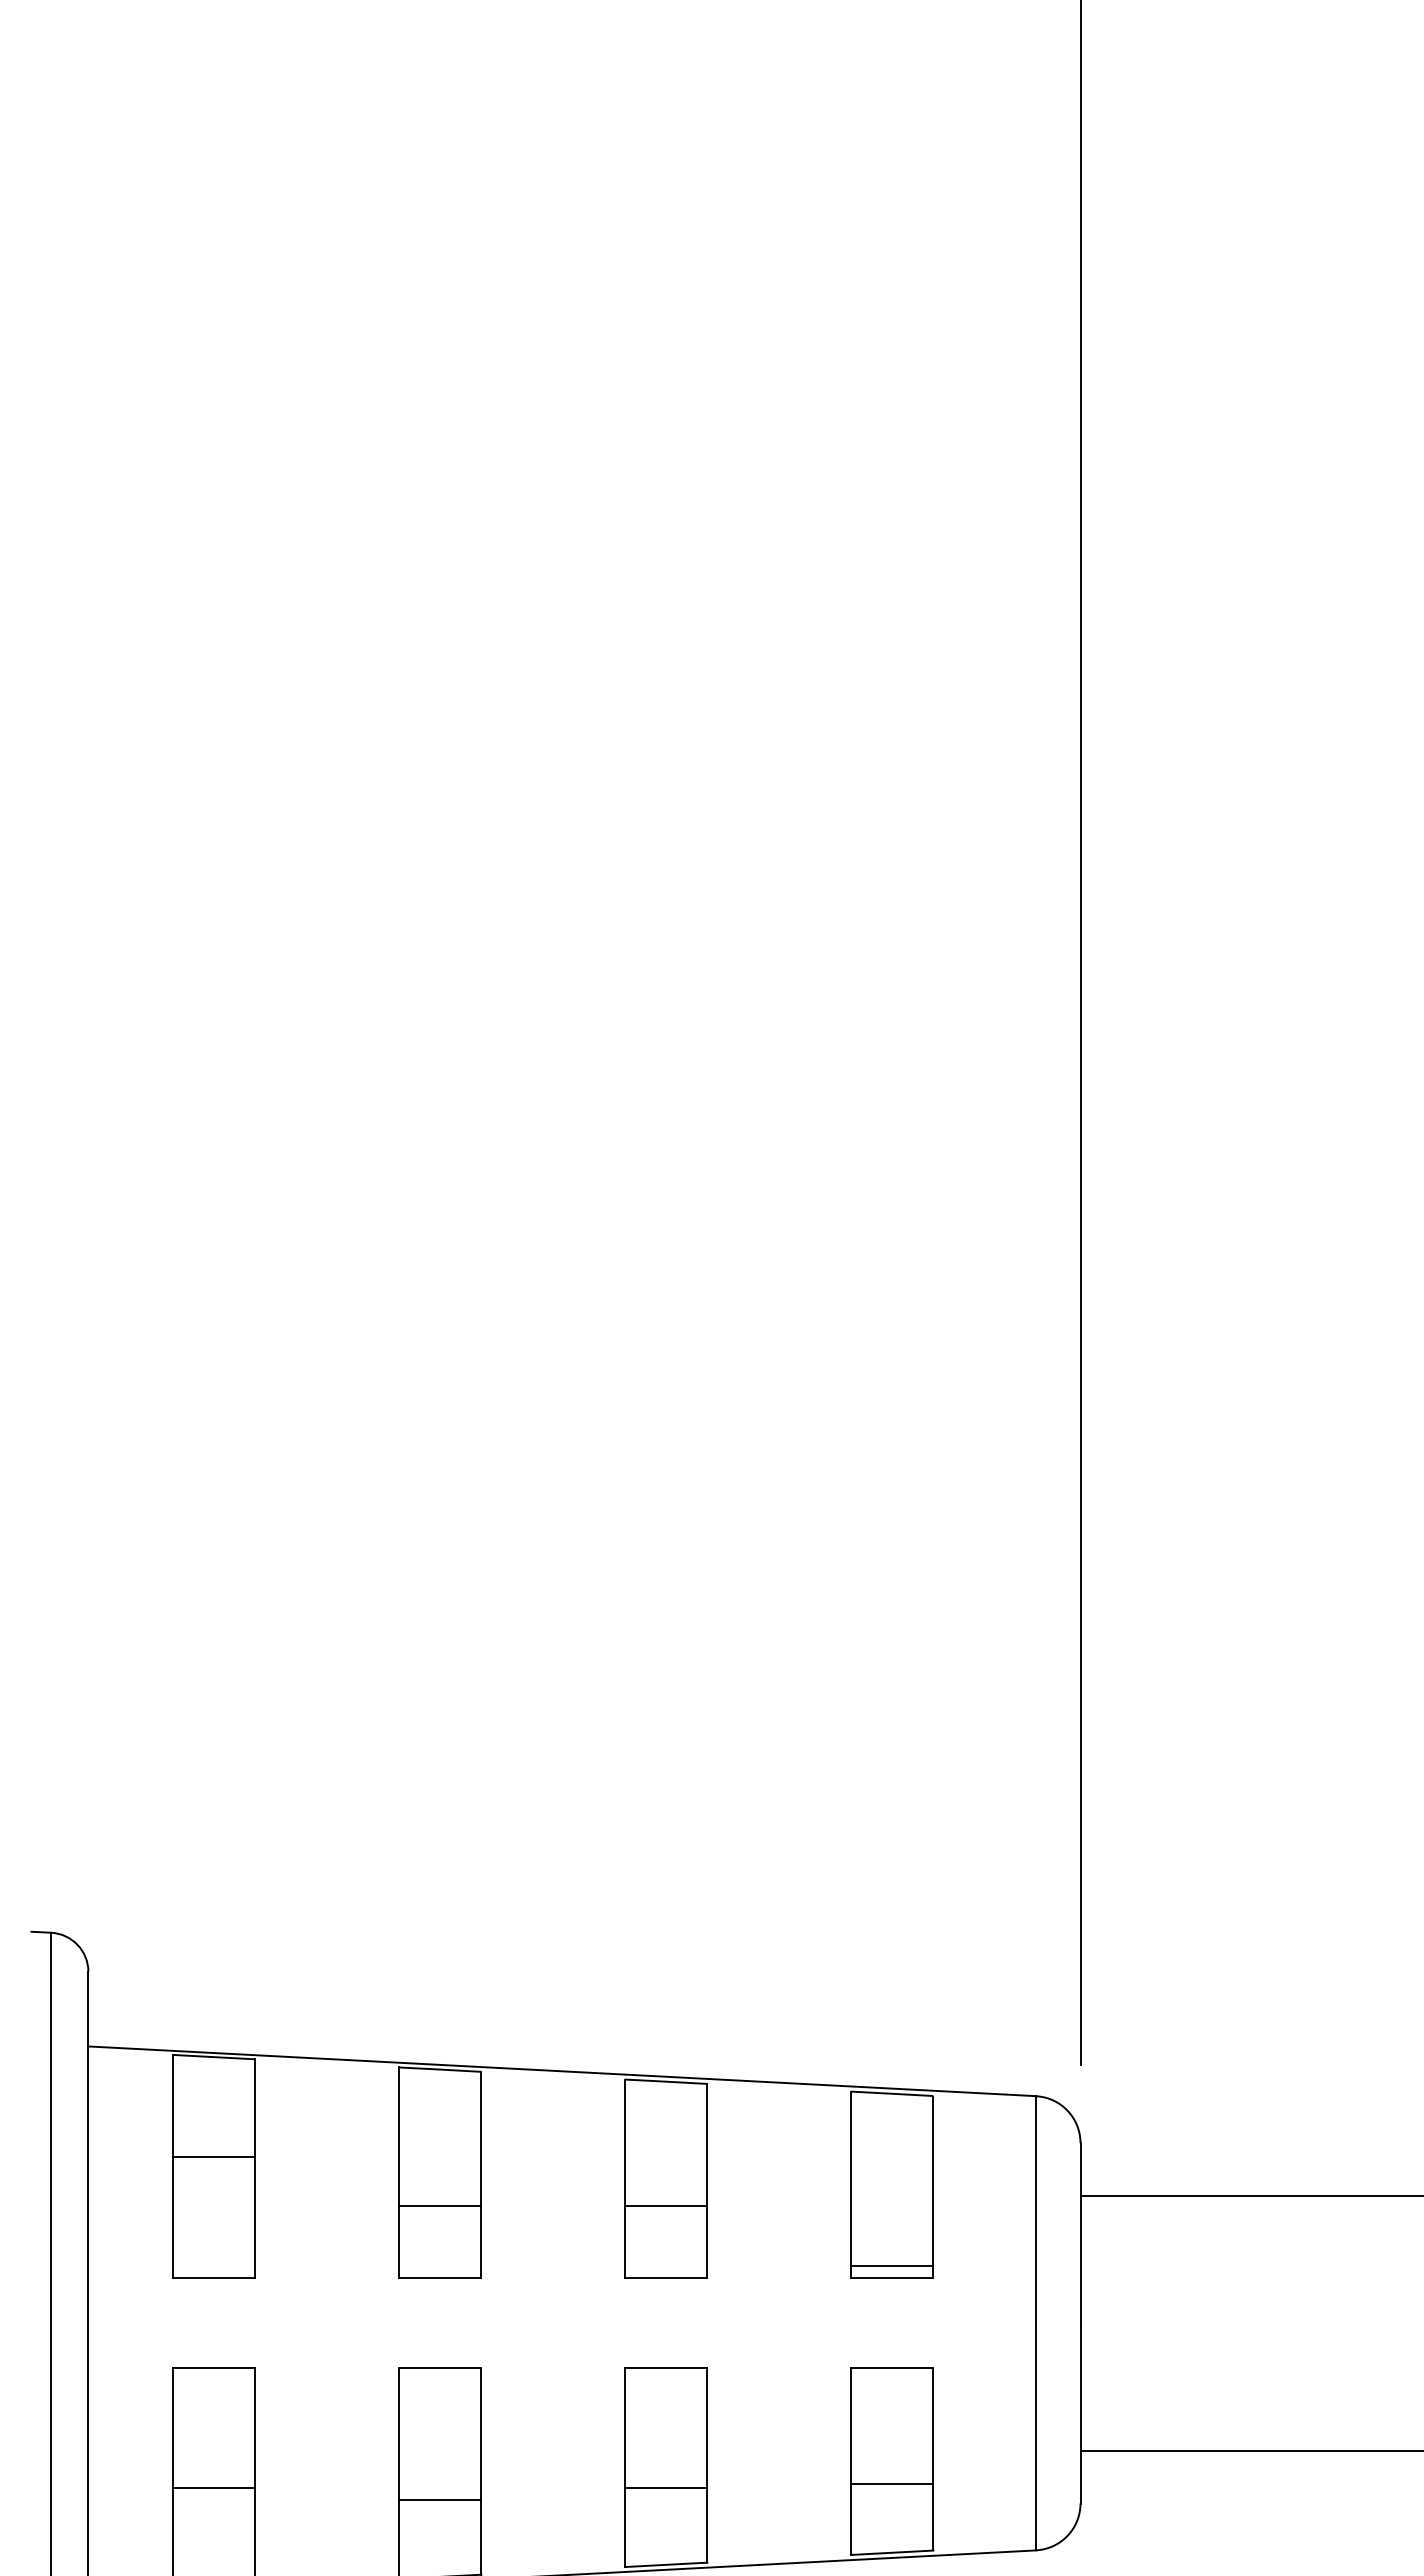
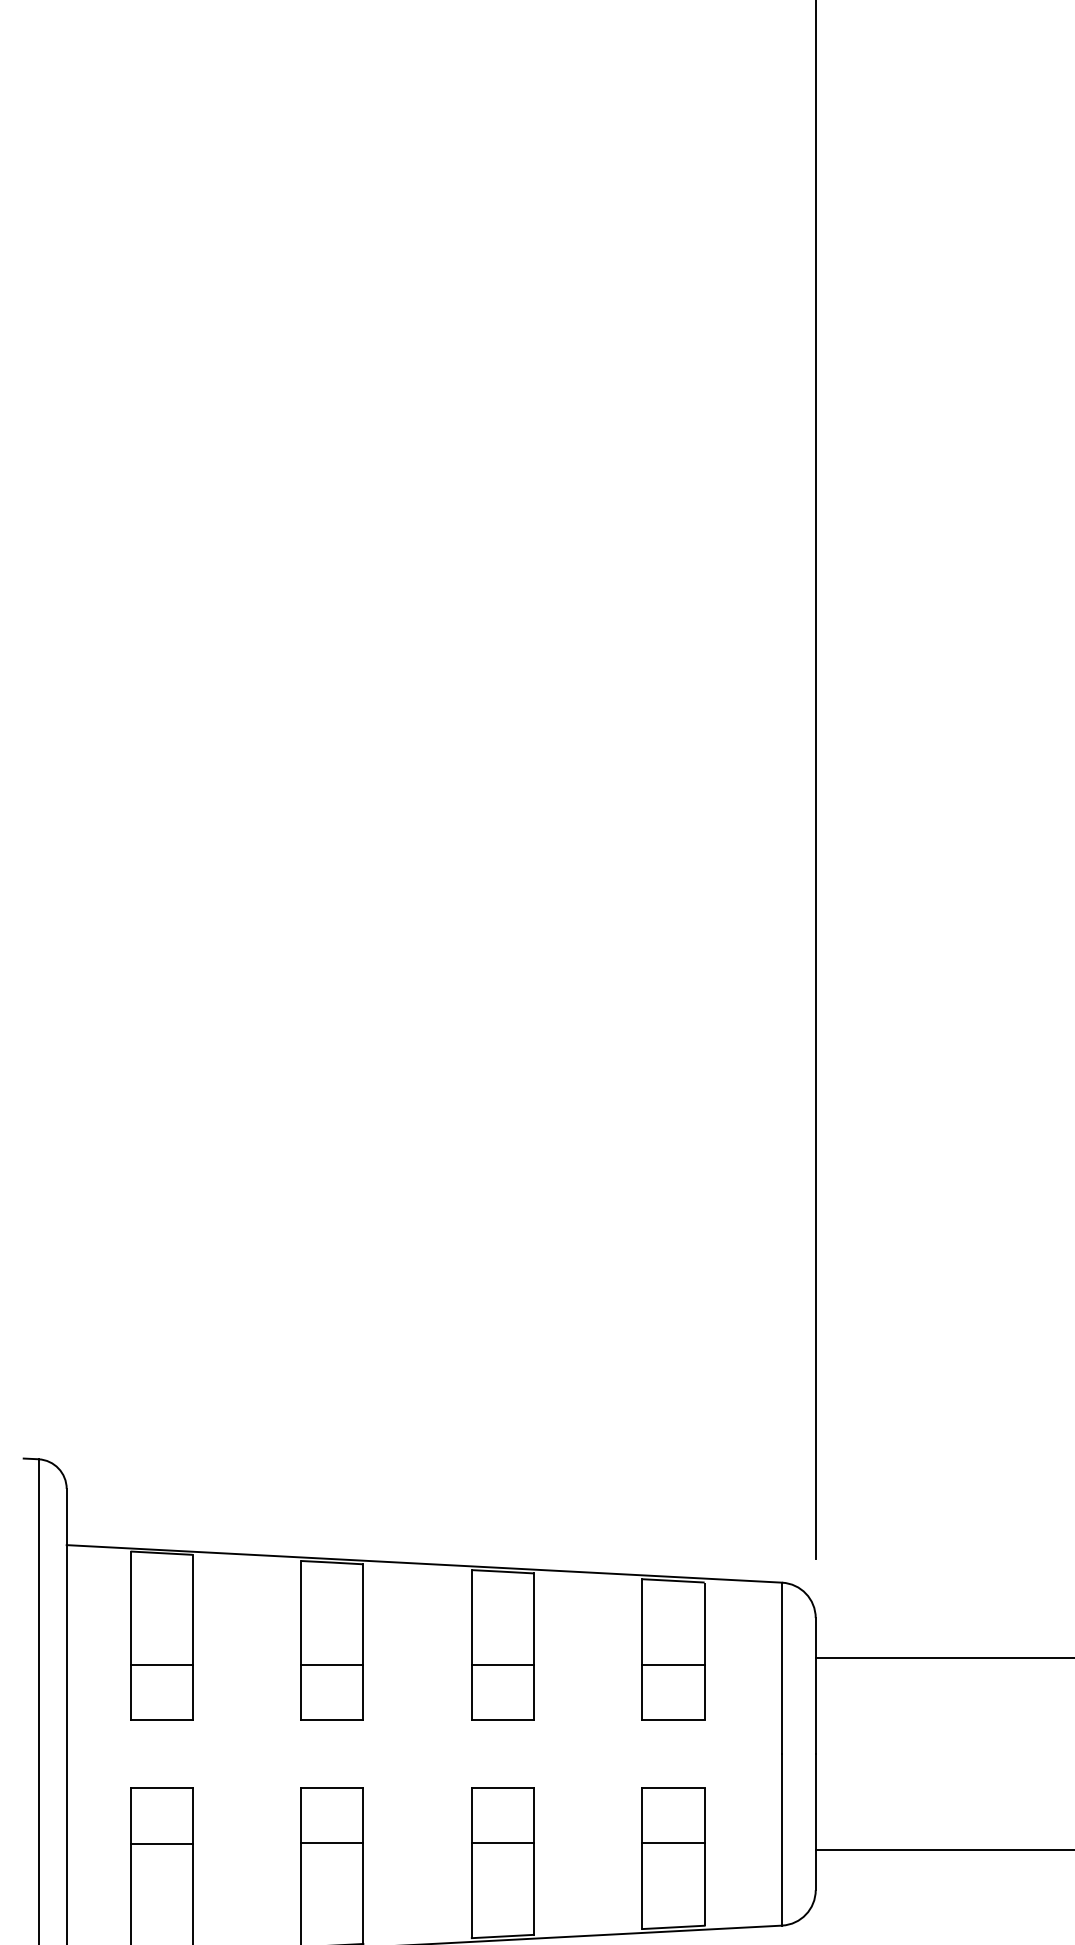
line: (213, 2156) -> (161, 1664), moved
line: (892, 2265) -> (673, 1665), moved
line: (892, 2483) -> (673, 1842), moved
line: (213, 2487) -> (161, 1843), moved
line: (666, 2487) -> (503, 1842), moved
line: (439, 2499) -> (331, 1842), moved

